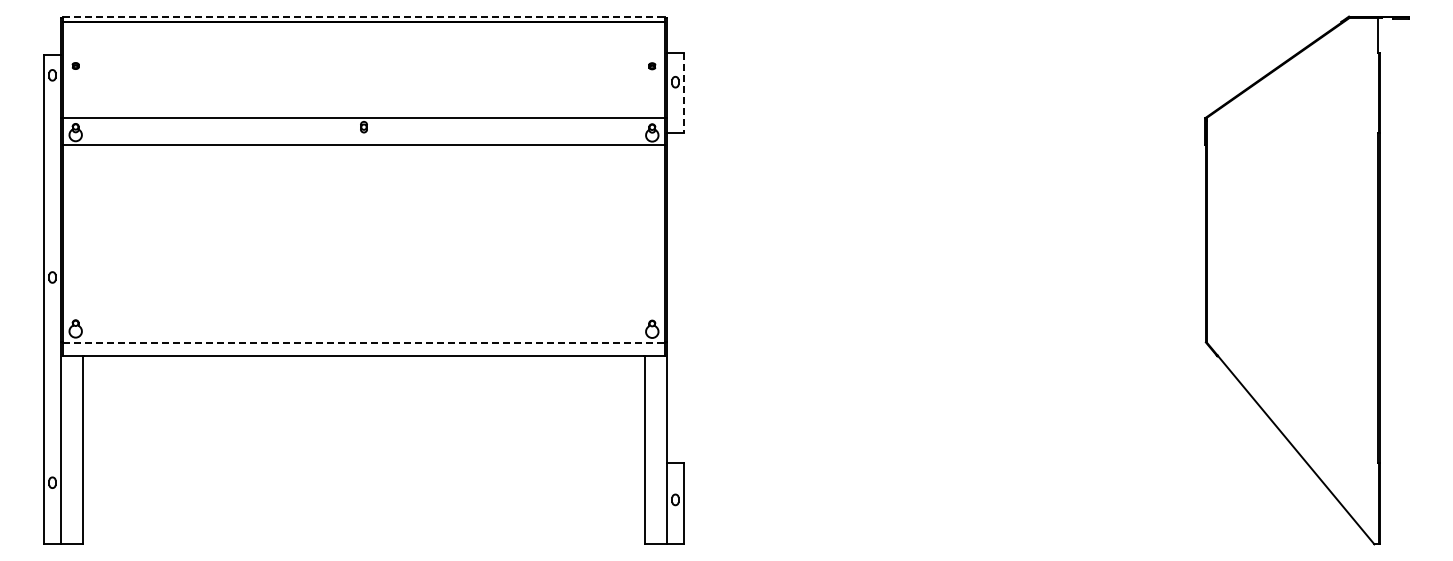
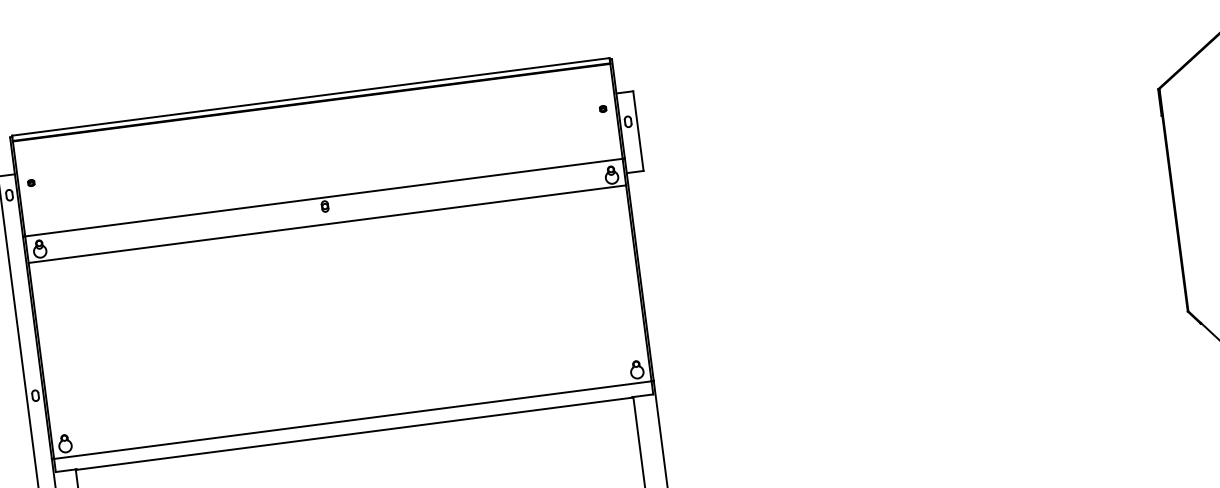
line: (364, 16) -> (311, 96), dashed -> solid
line: (684, 93) -> (638, 131), dashed -> solid
line: (364, 342) -> (353, 420), dashed -> solid

